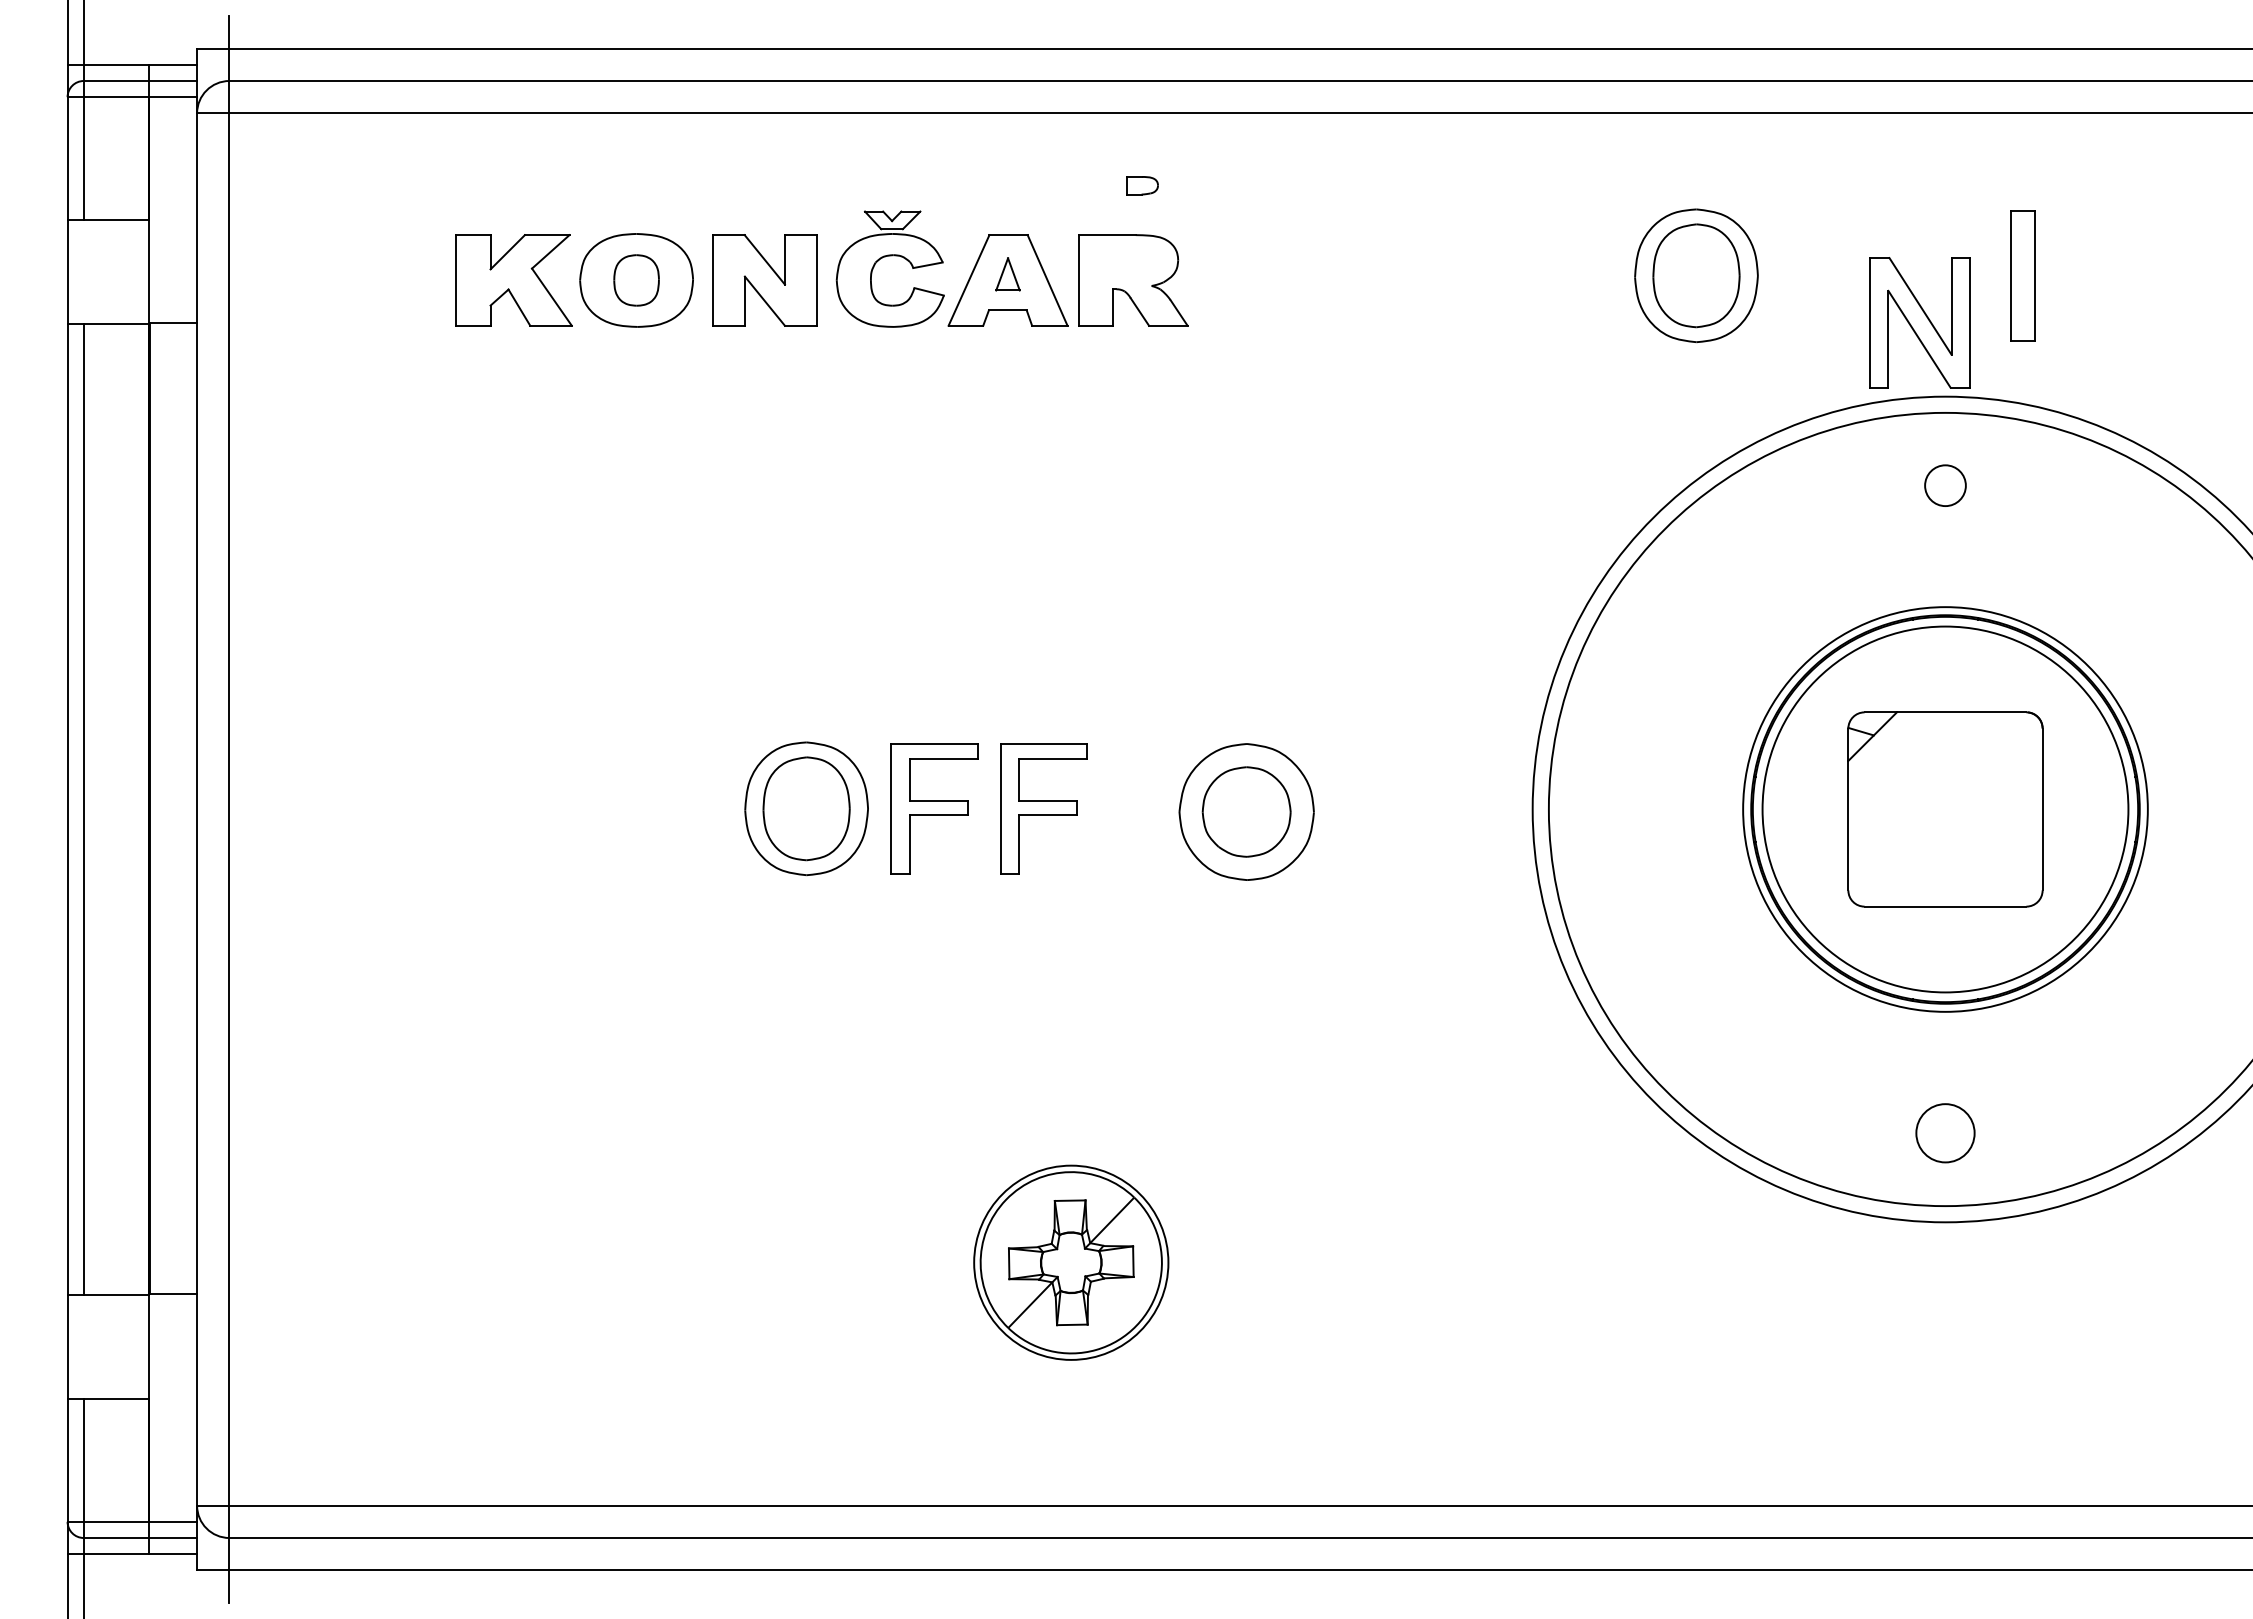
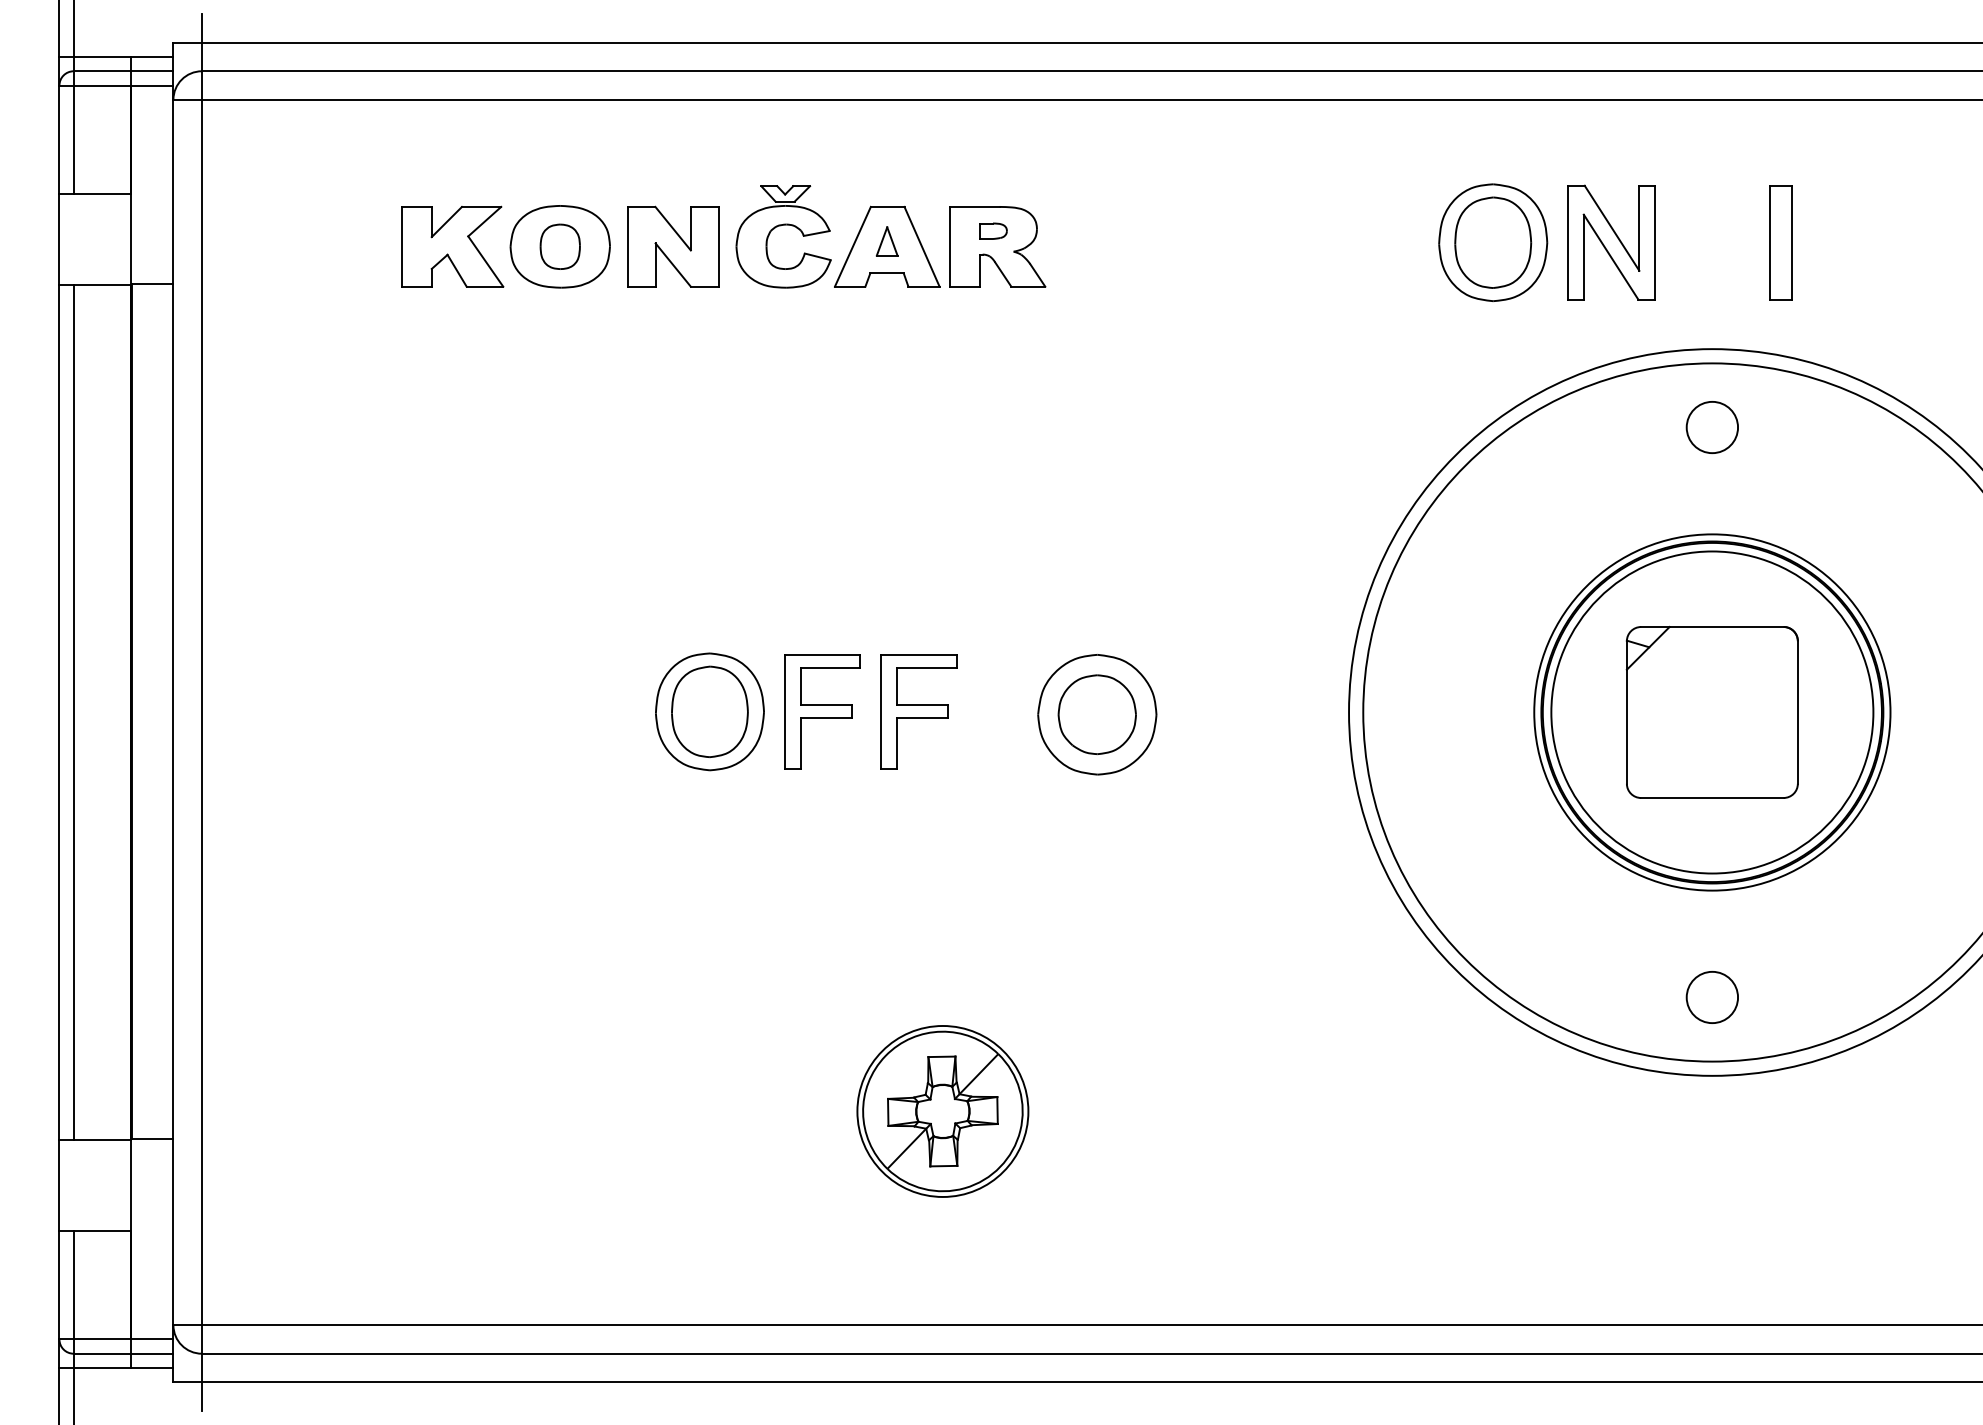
part: (1142, 185) -> (993, 231), moved
part: (1919, 322) -> (1611, 242), moved
circle: (1945, 485) -> (1712, 427), size x1.43

